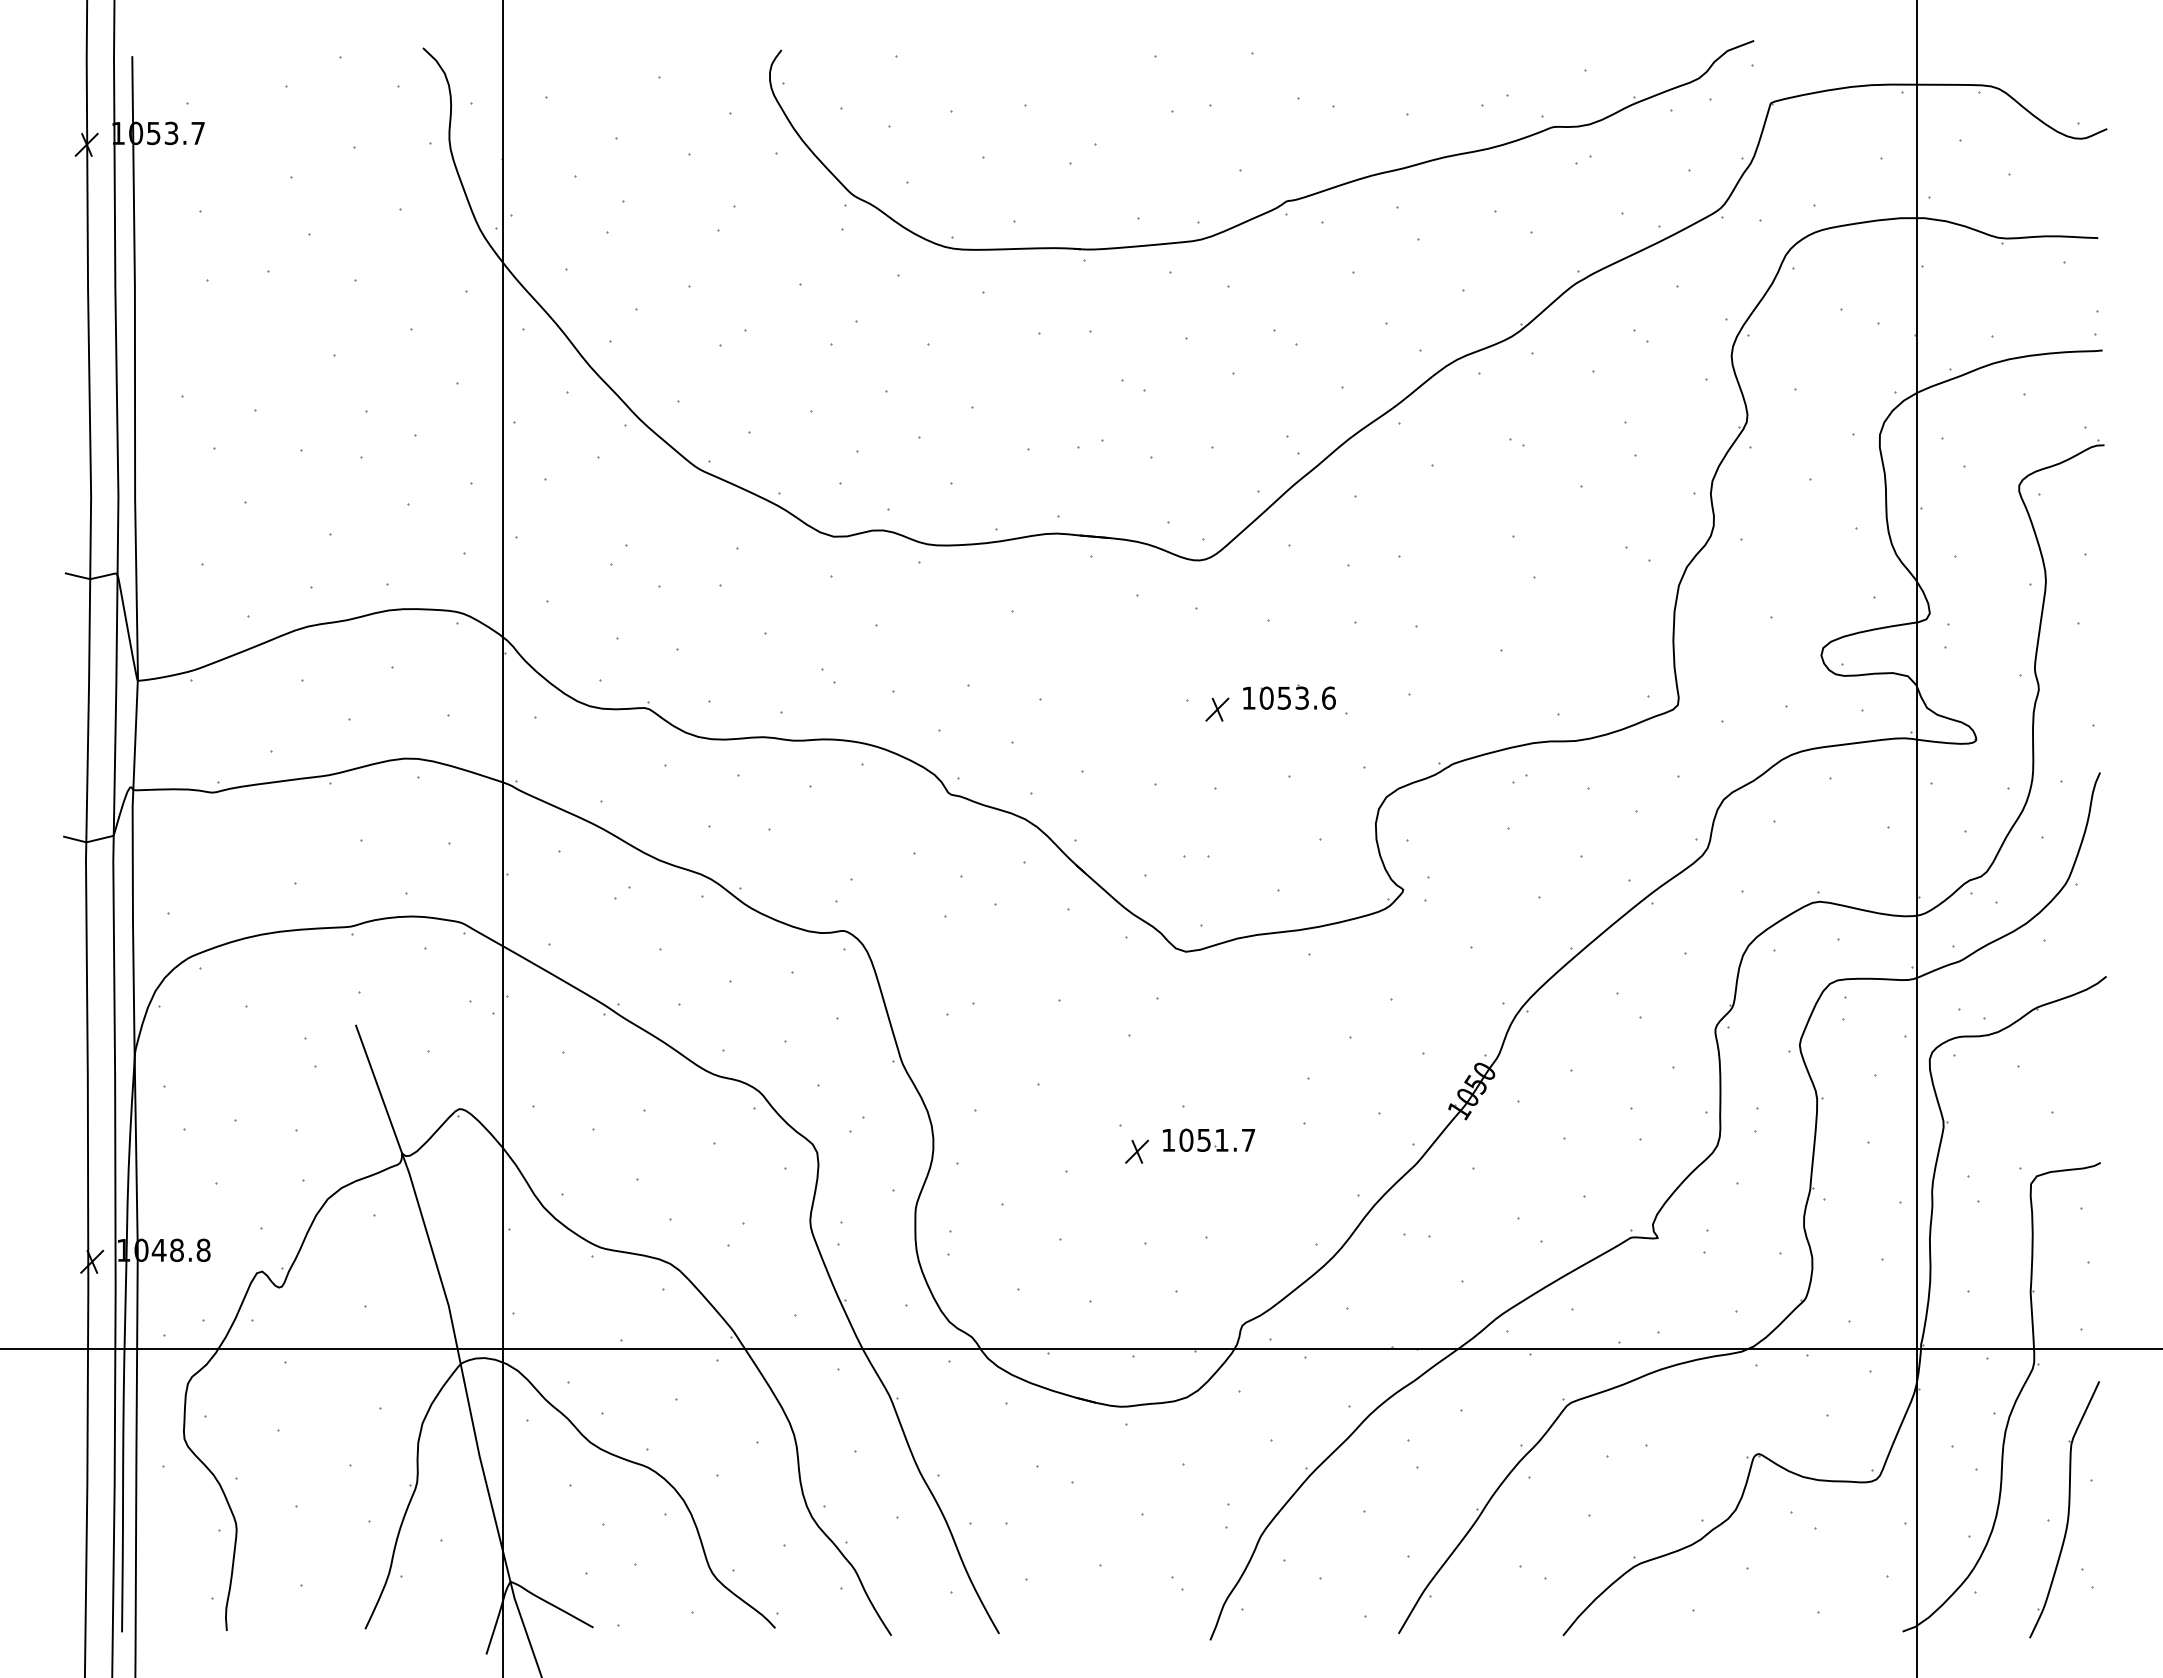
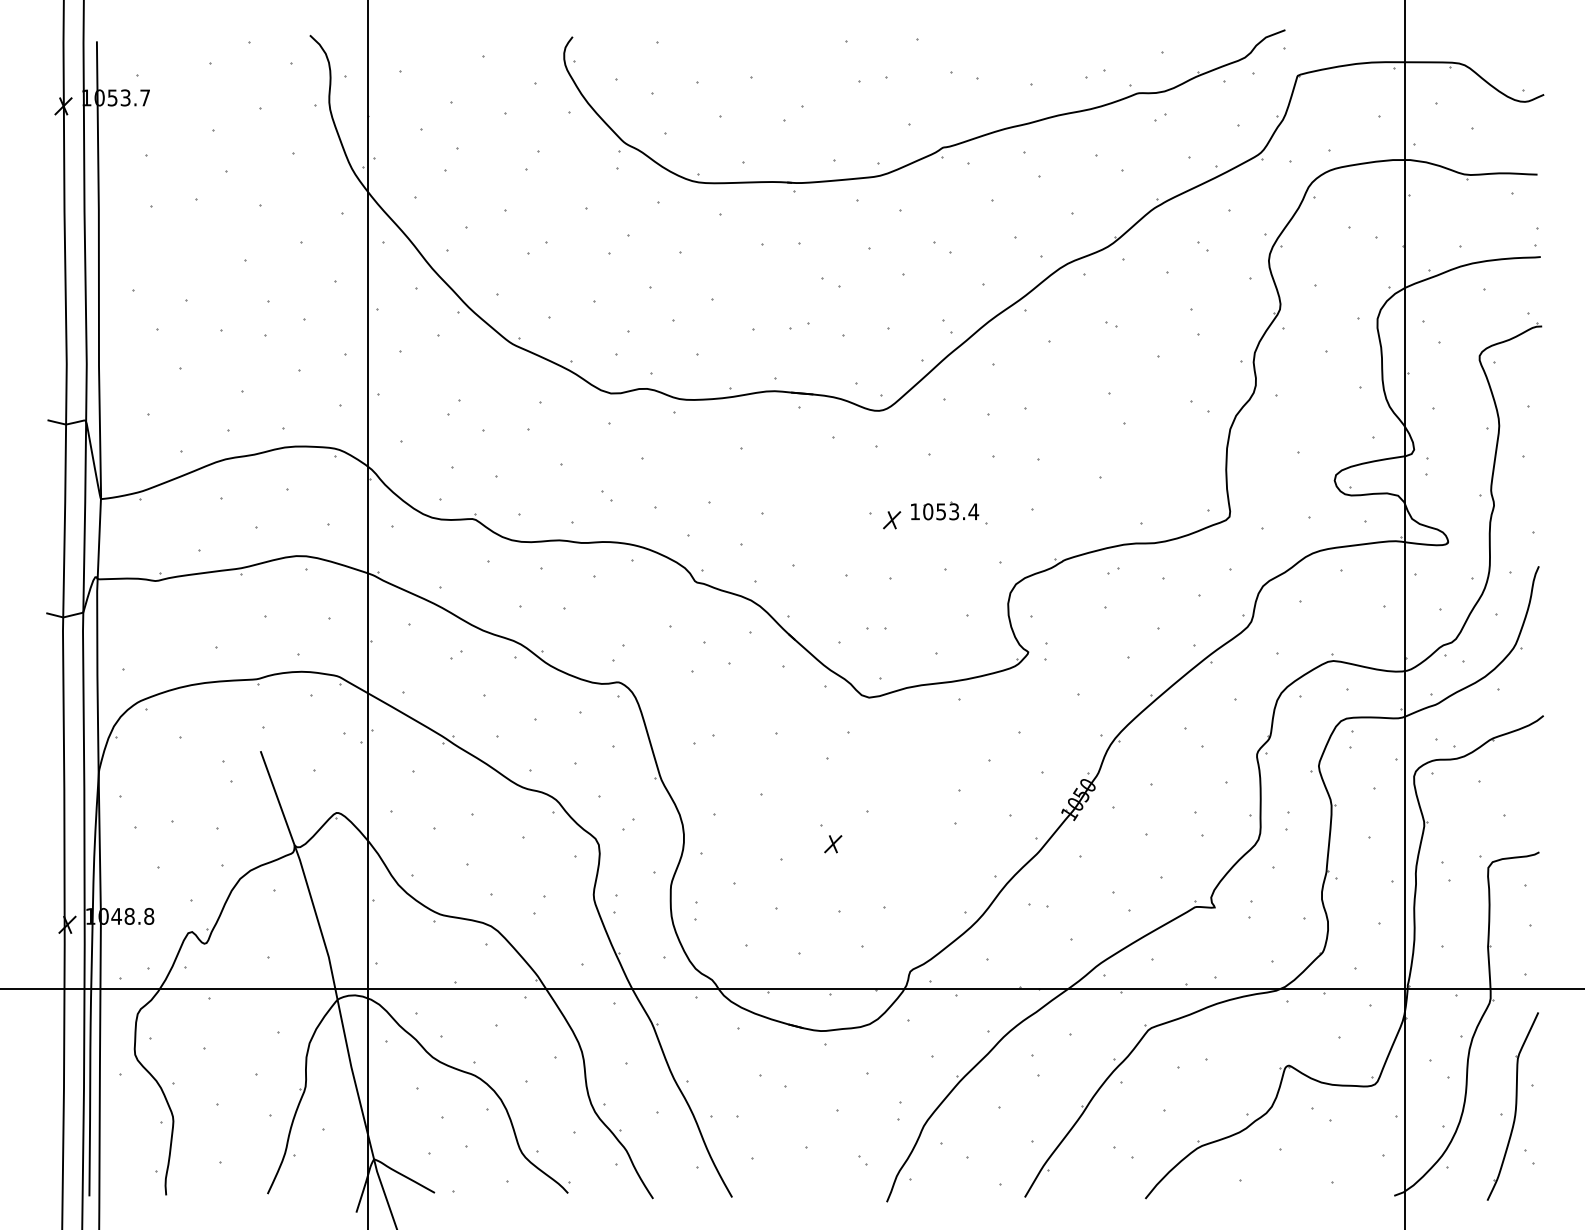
text: (1328, 697) -> (973, 511), 1053.6 -> 1053.4
part: (1209, 1139) -> (886, 835), removed

